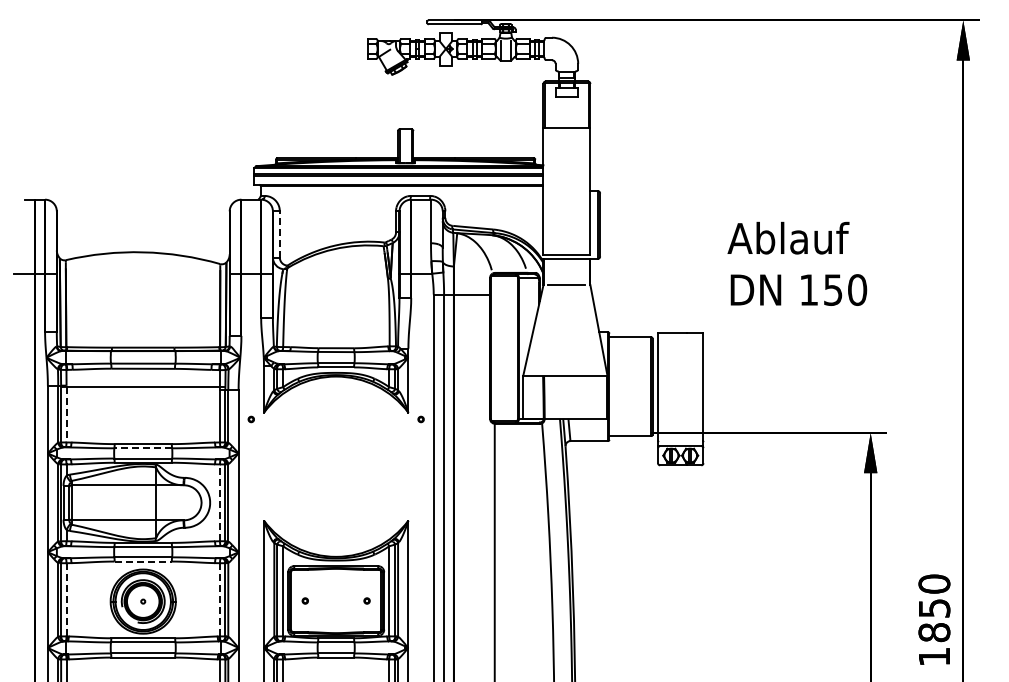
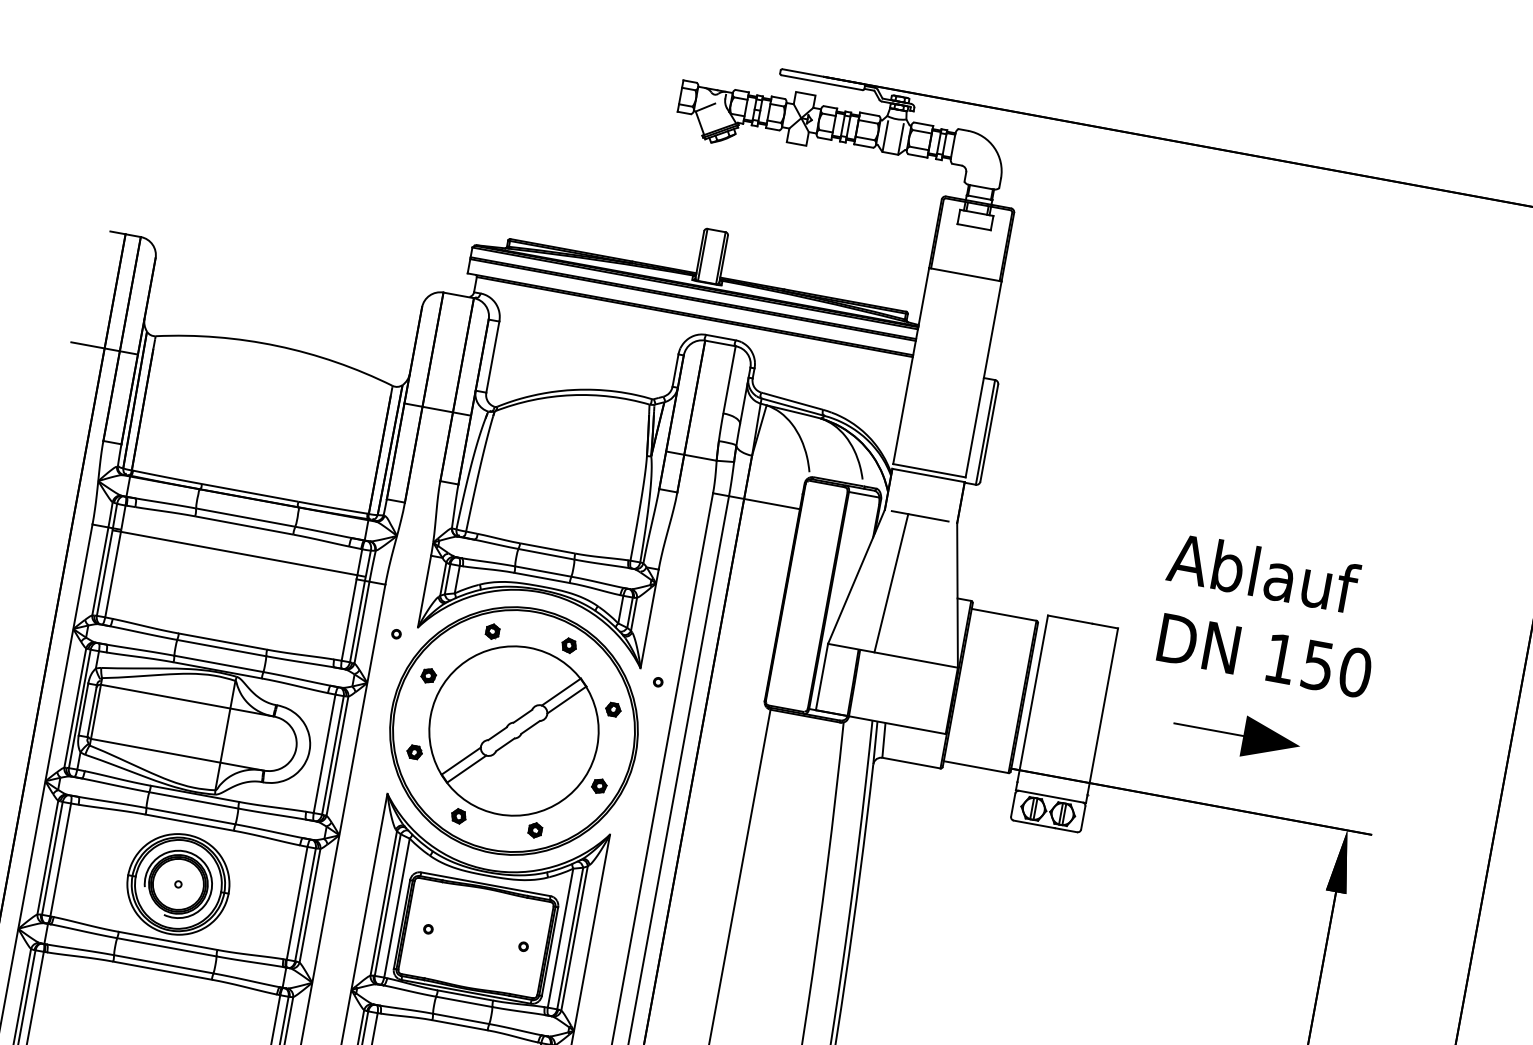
line: (279, 233) -> (492, 355), dashed -> solid
text: (797, 263) -> (1270, 614), moved
line: (555, 330) -> (890, 583), added
part: (789, 385) -> (1235, 734), added
line: (66, 414) -> (113, 574), dashed -> solid
line: (143, 448) -> (222, 648), dashed -> solid
part: (336, 466) -> (514, 730), added
line: (219, 502) -> (323, 753), dashed -> solid
line: (143, 561) -> (190, 822), dashed -> solid
line: (66, 599) -> (60, 859), dashed -> solid
line: (219, 599) -> (296, 902), dashed -> solid

